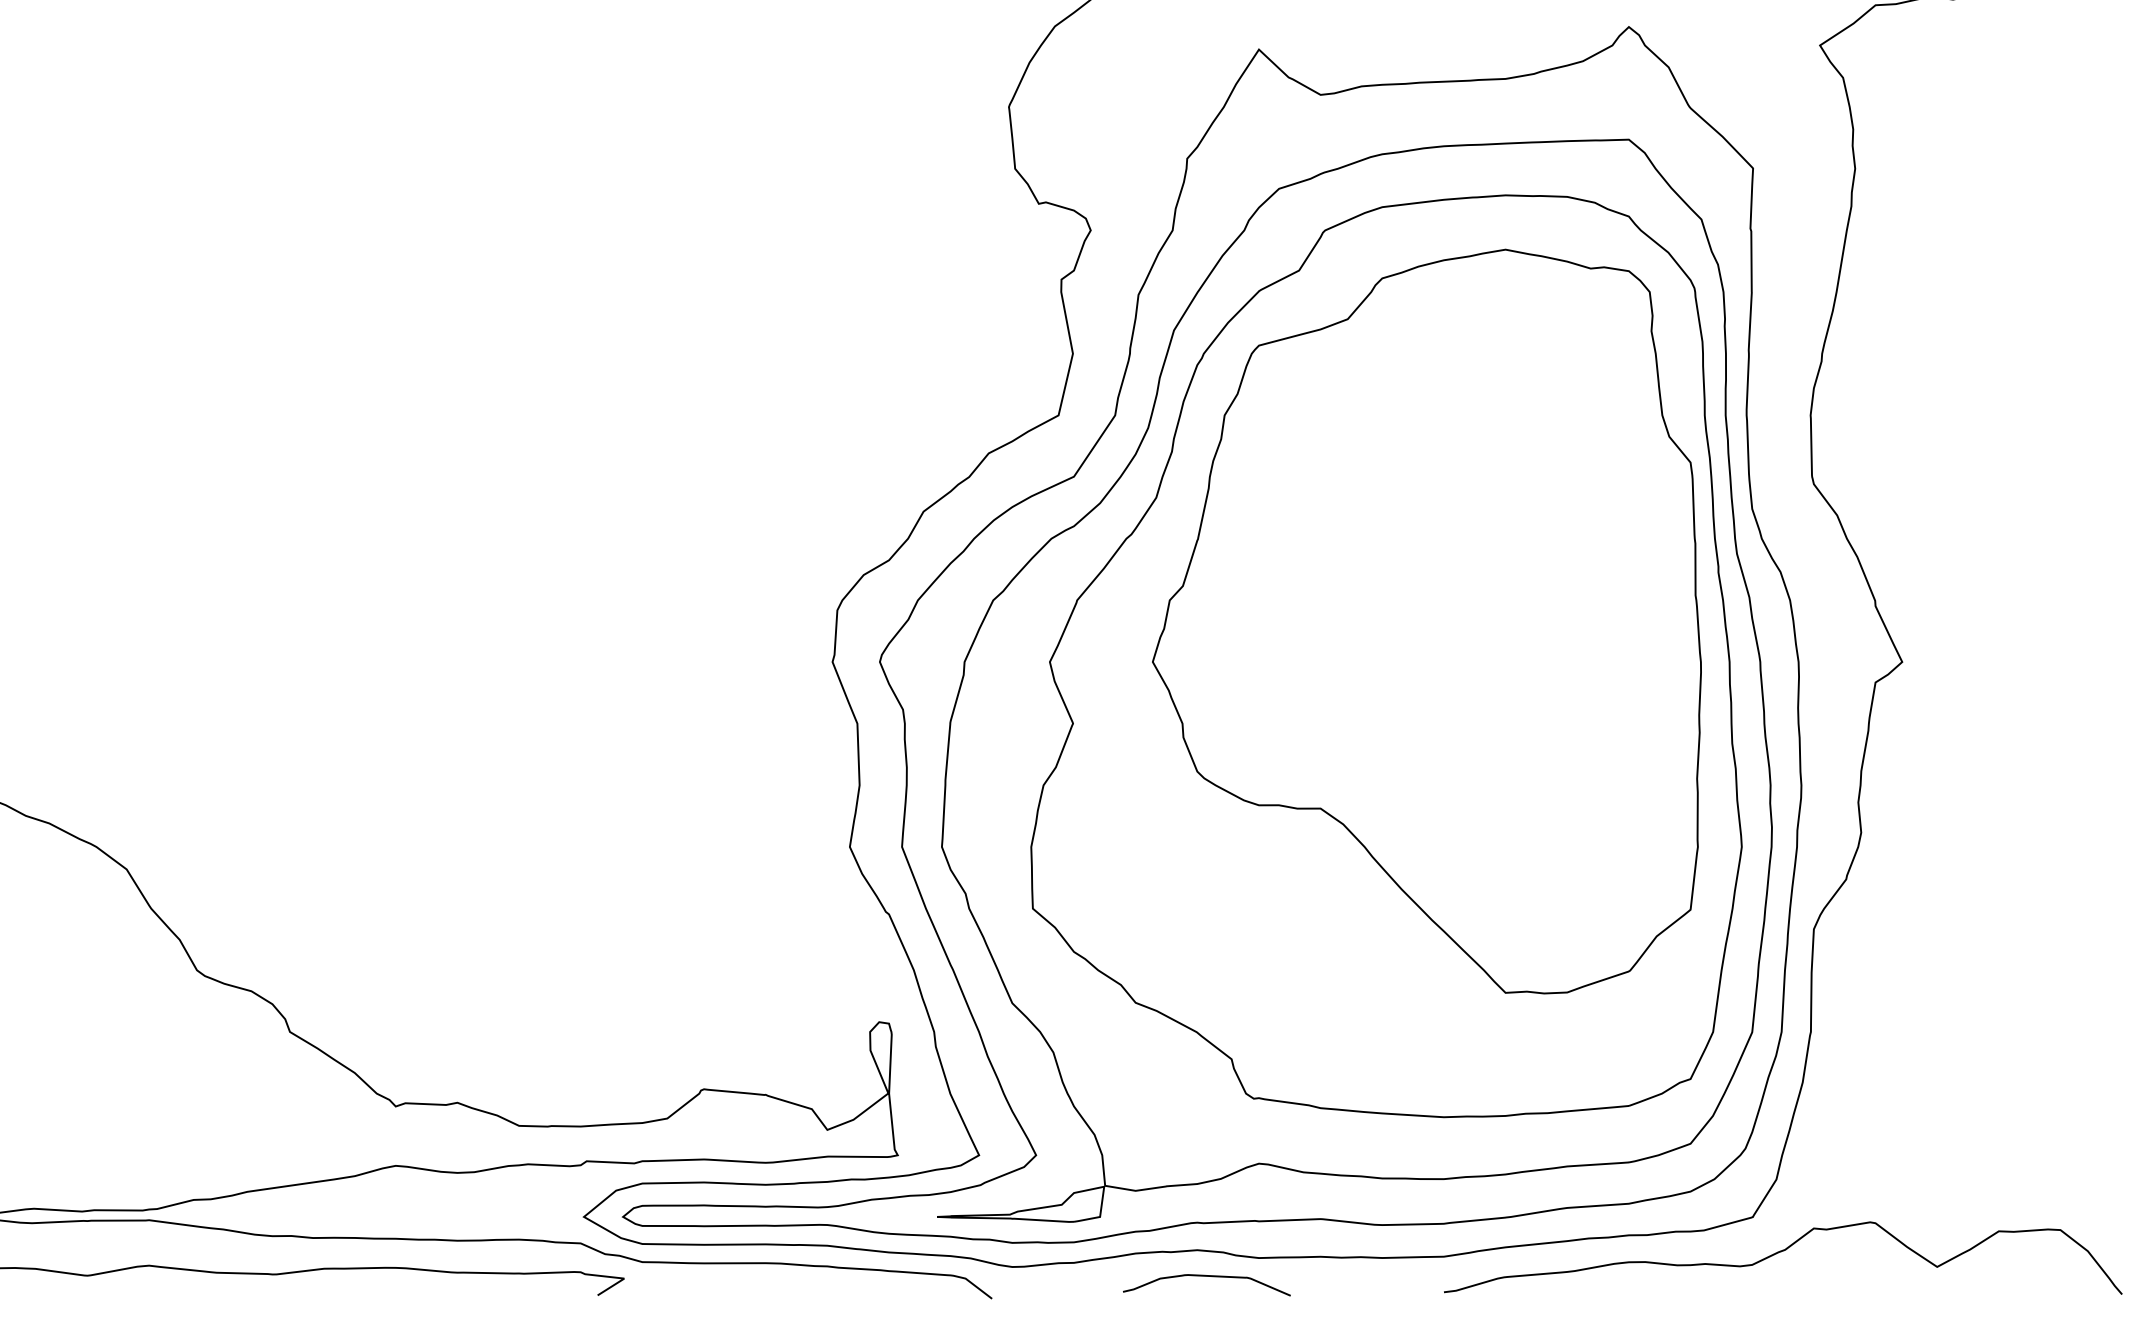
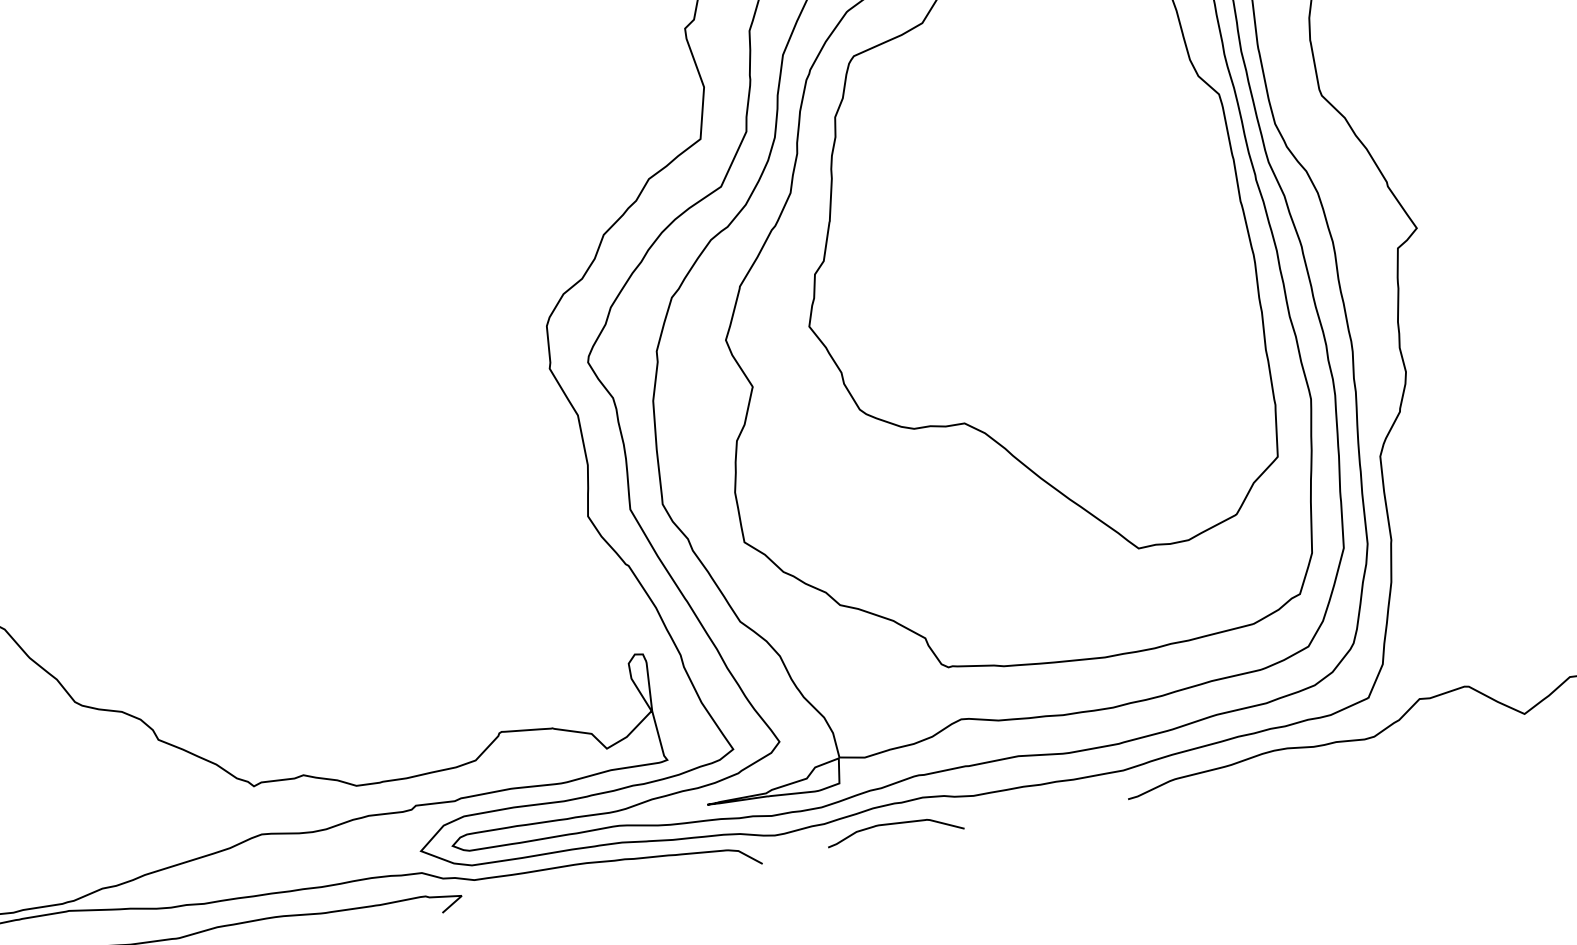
curve: (1206, 1276) -> (893, 824), moved

